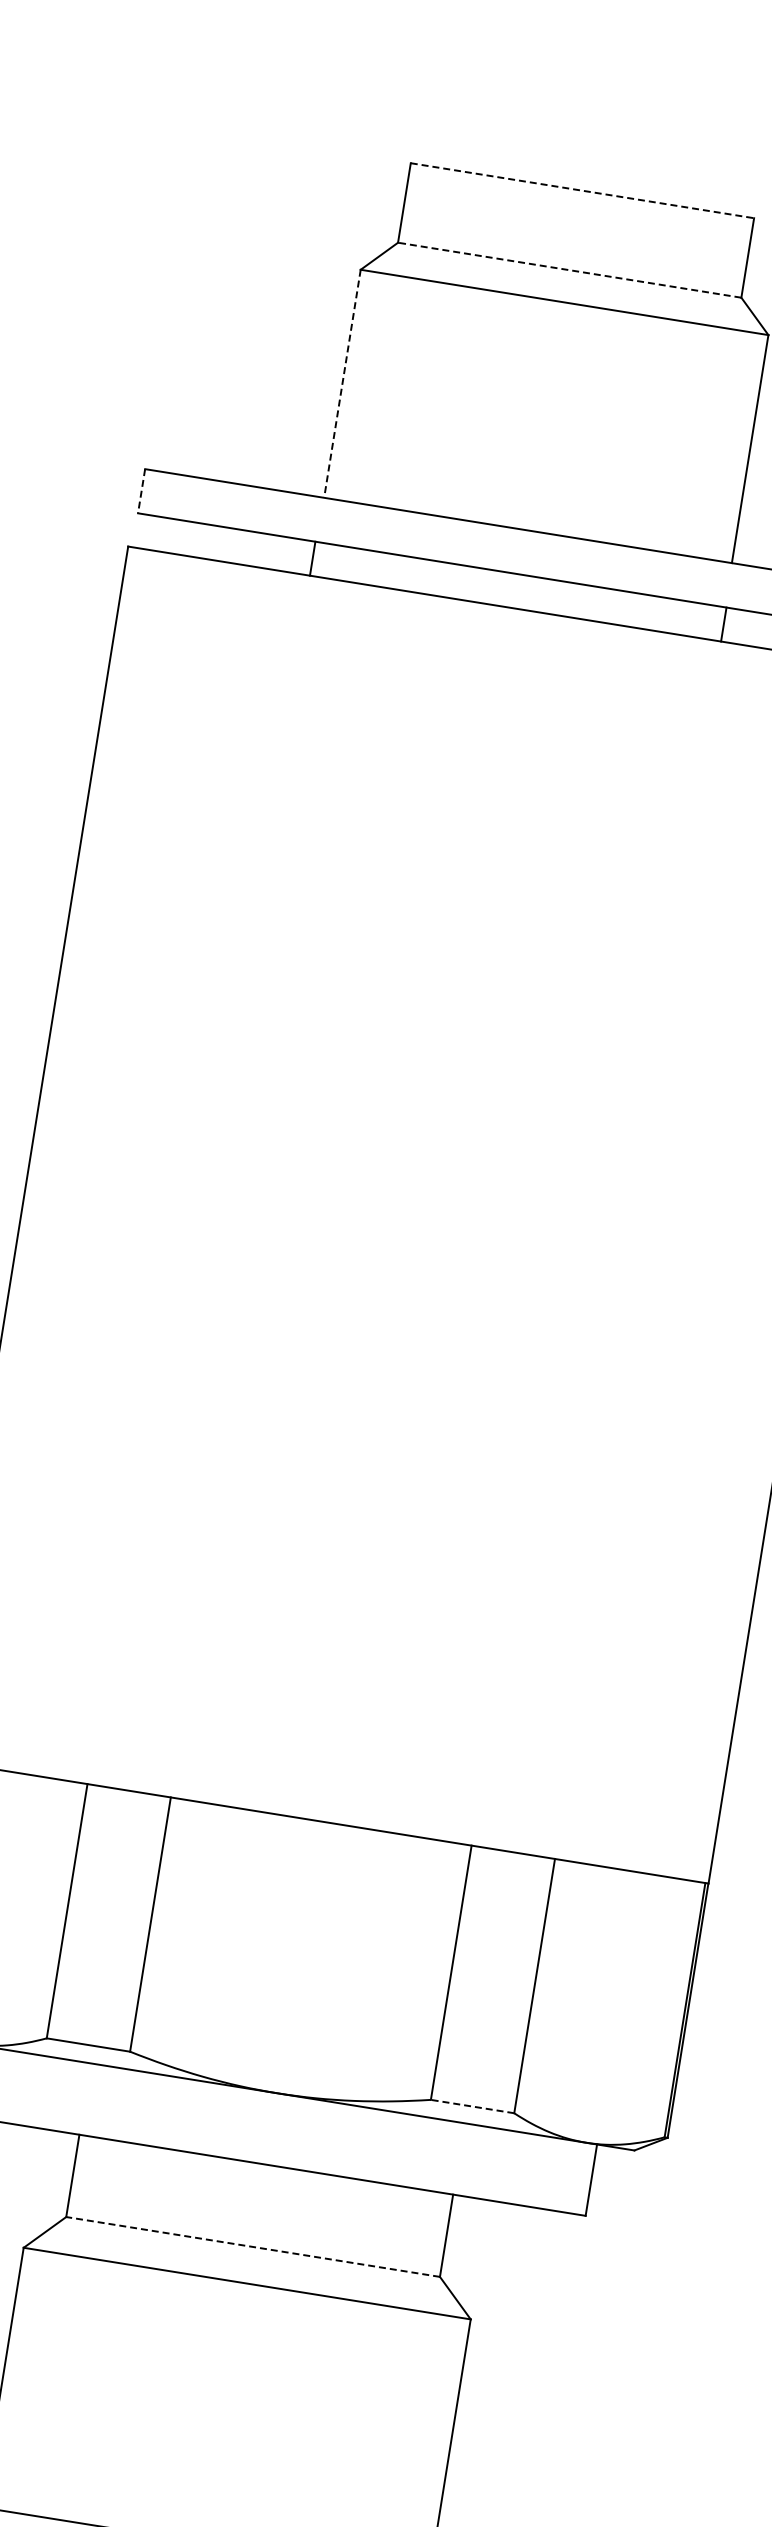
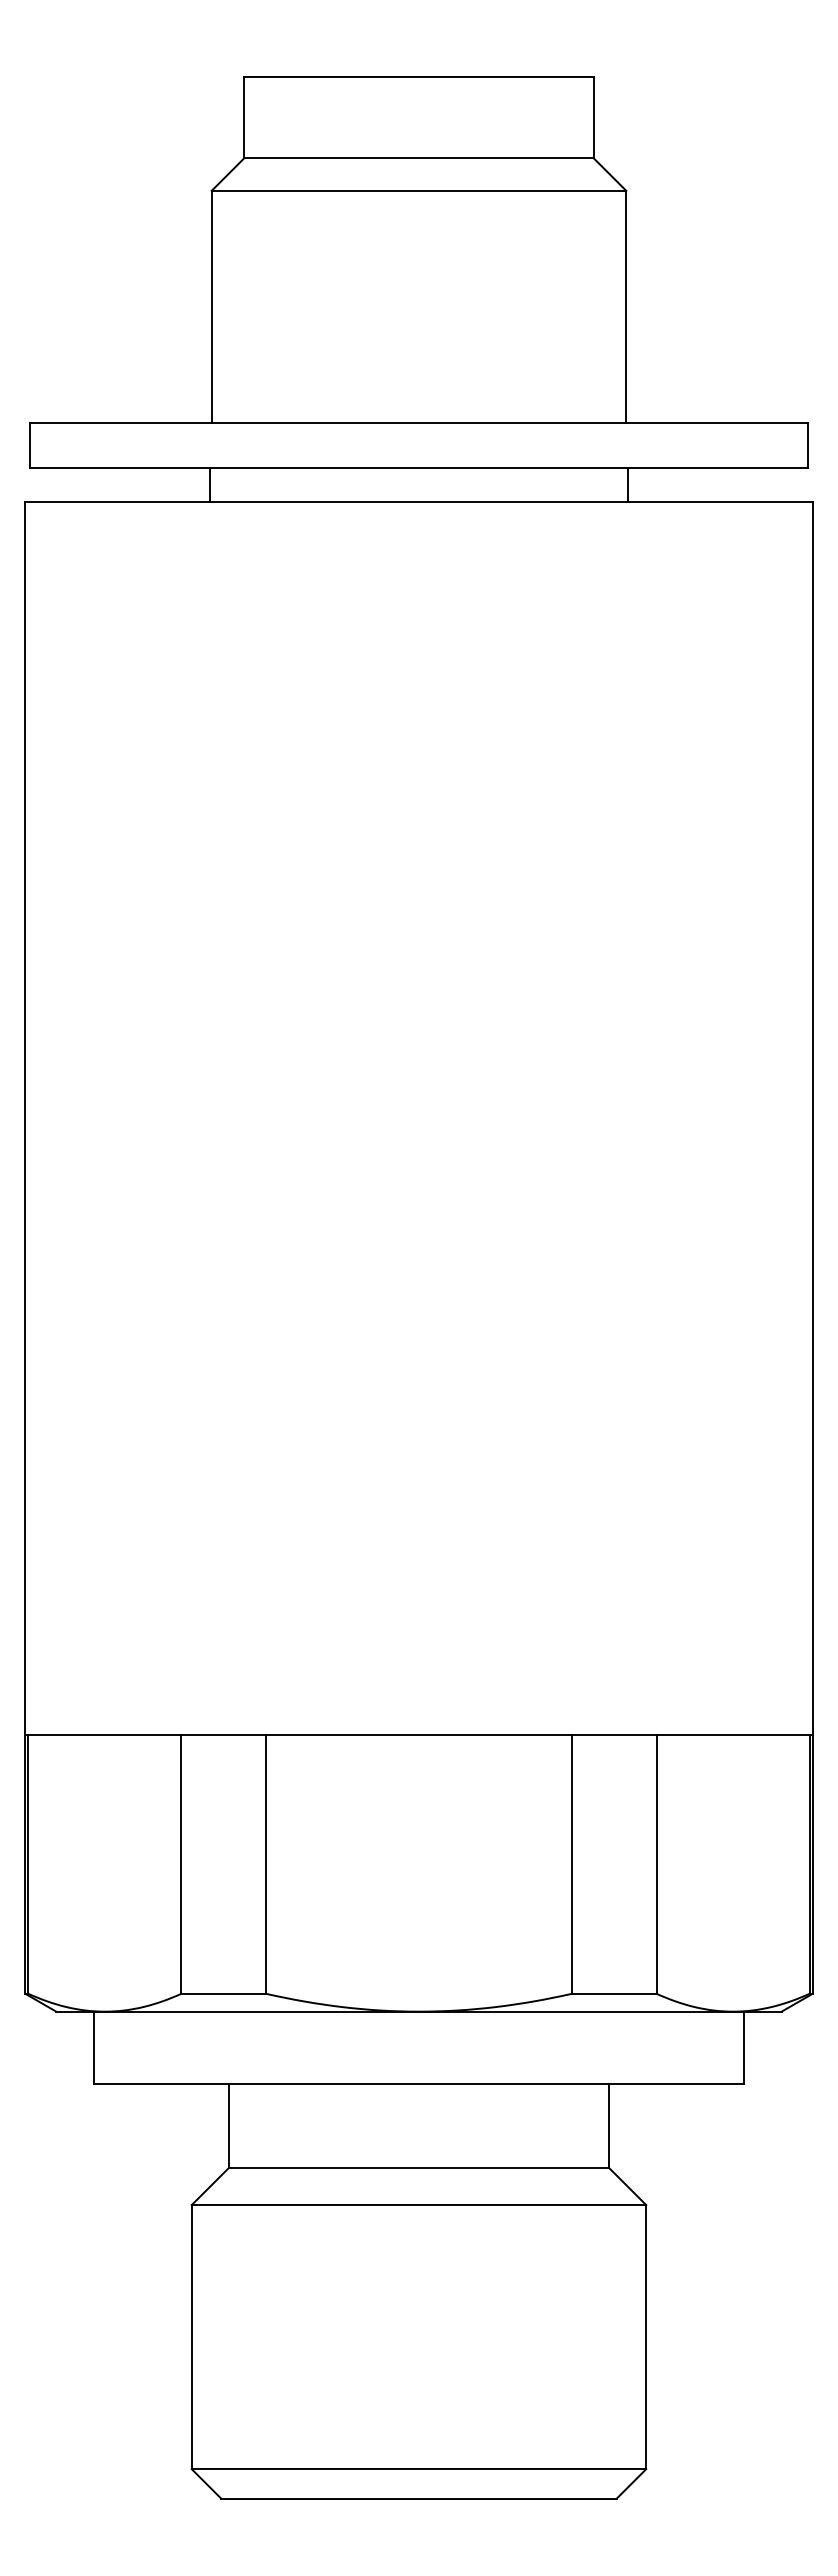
line: (581, 190) -> (418, 77), dashed -> solid
line: (569, 270) -> (418, 158), dashed -> solid
line: (342, 383) -> (211, 306), dashed -> solid
line: (141, 491) -> (29, 445), dashed -> solid
line: (471, 2106) -> (613, 1993), dashed -> solid
line: (253, 2246) -> (419, 2167), dashed -> solid

